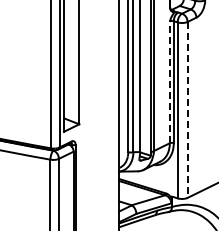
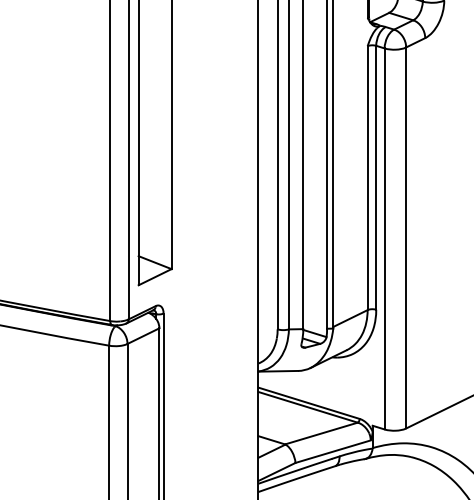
line: (169, 82) -> (366, 178), dashed -> solid
line: (187, 109) -> (405, 237), dashed -> solid

